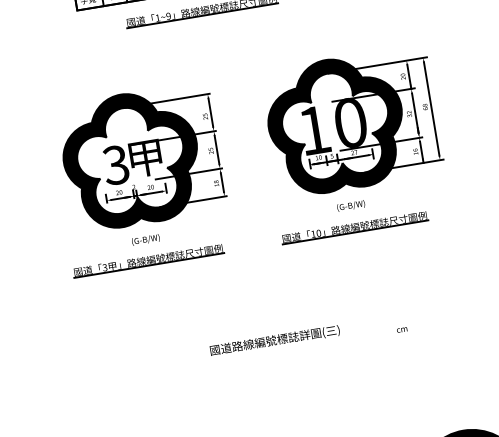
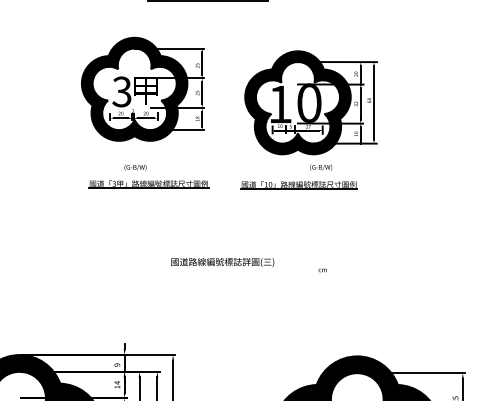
part: (141, 156) -> (142, 88), moved
text: (351, 205) -> (321, 167), moved
part: (148, 261) -> (148, 184), moved

